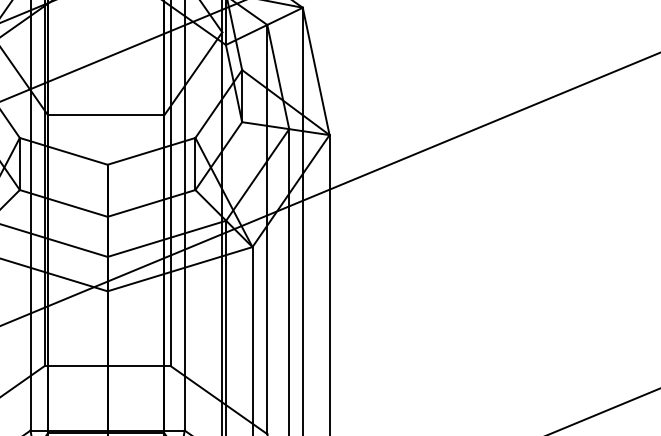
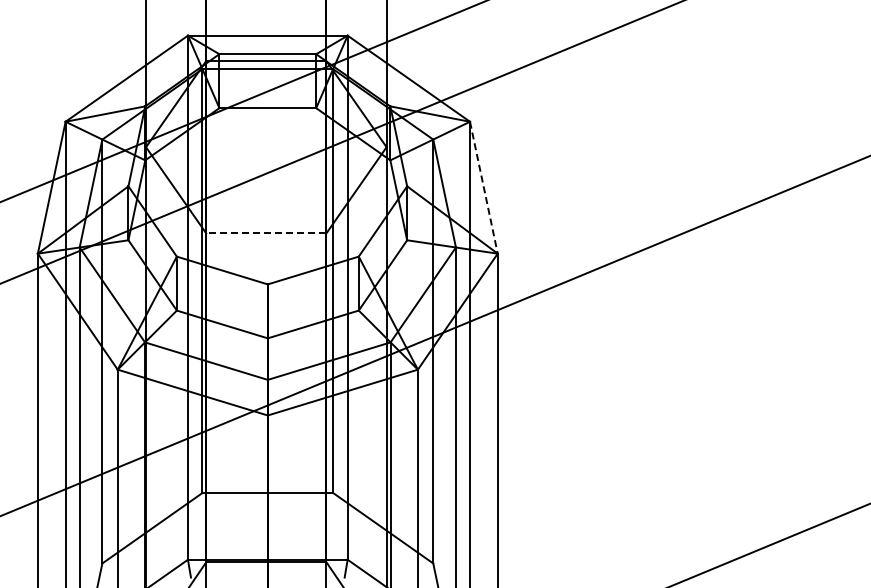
line: (315, 72) -> (483, 188), solid -> dashed
line: (105, 115) -> (265, 233), solid -> dashed

